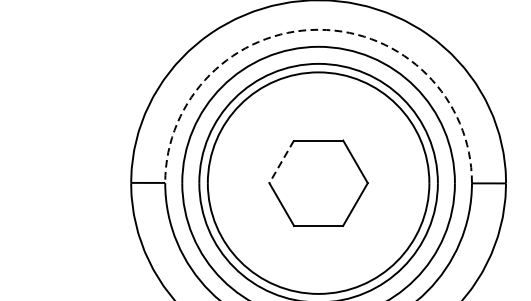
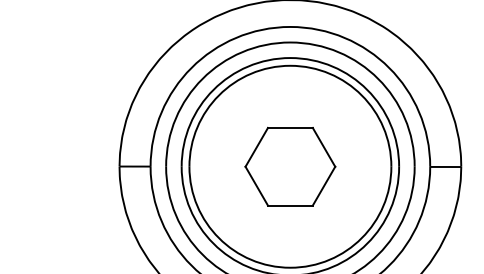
arc: (318, 29) -> (290, 26), dashed -> solid
line: (281, 162) -> (256, 147), dashed -> solid

